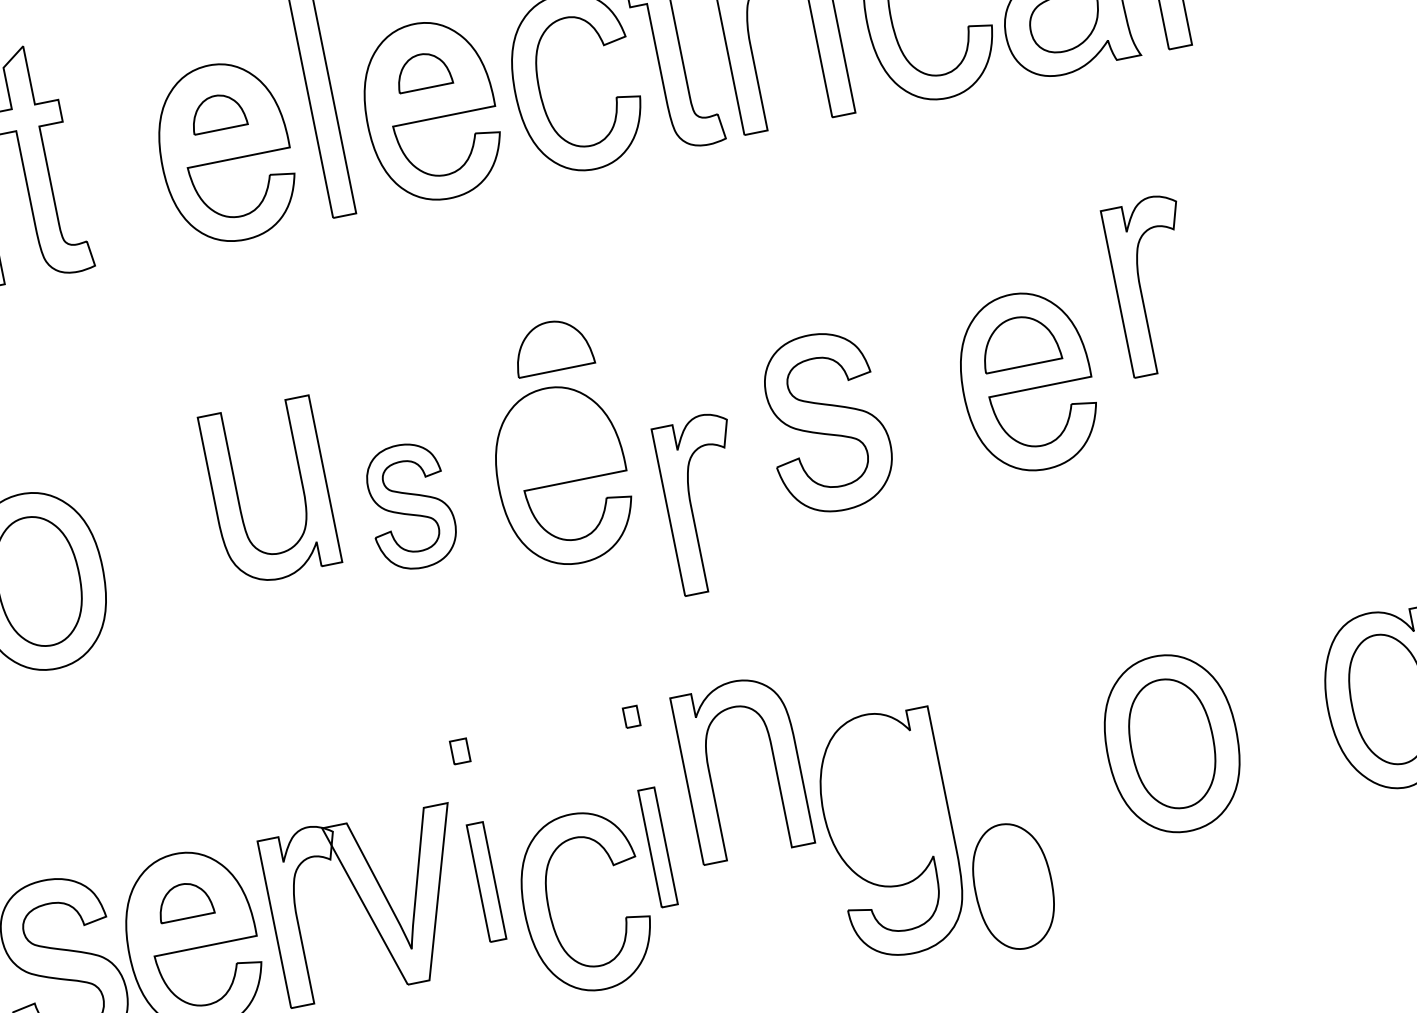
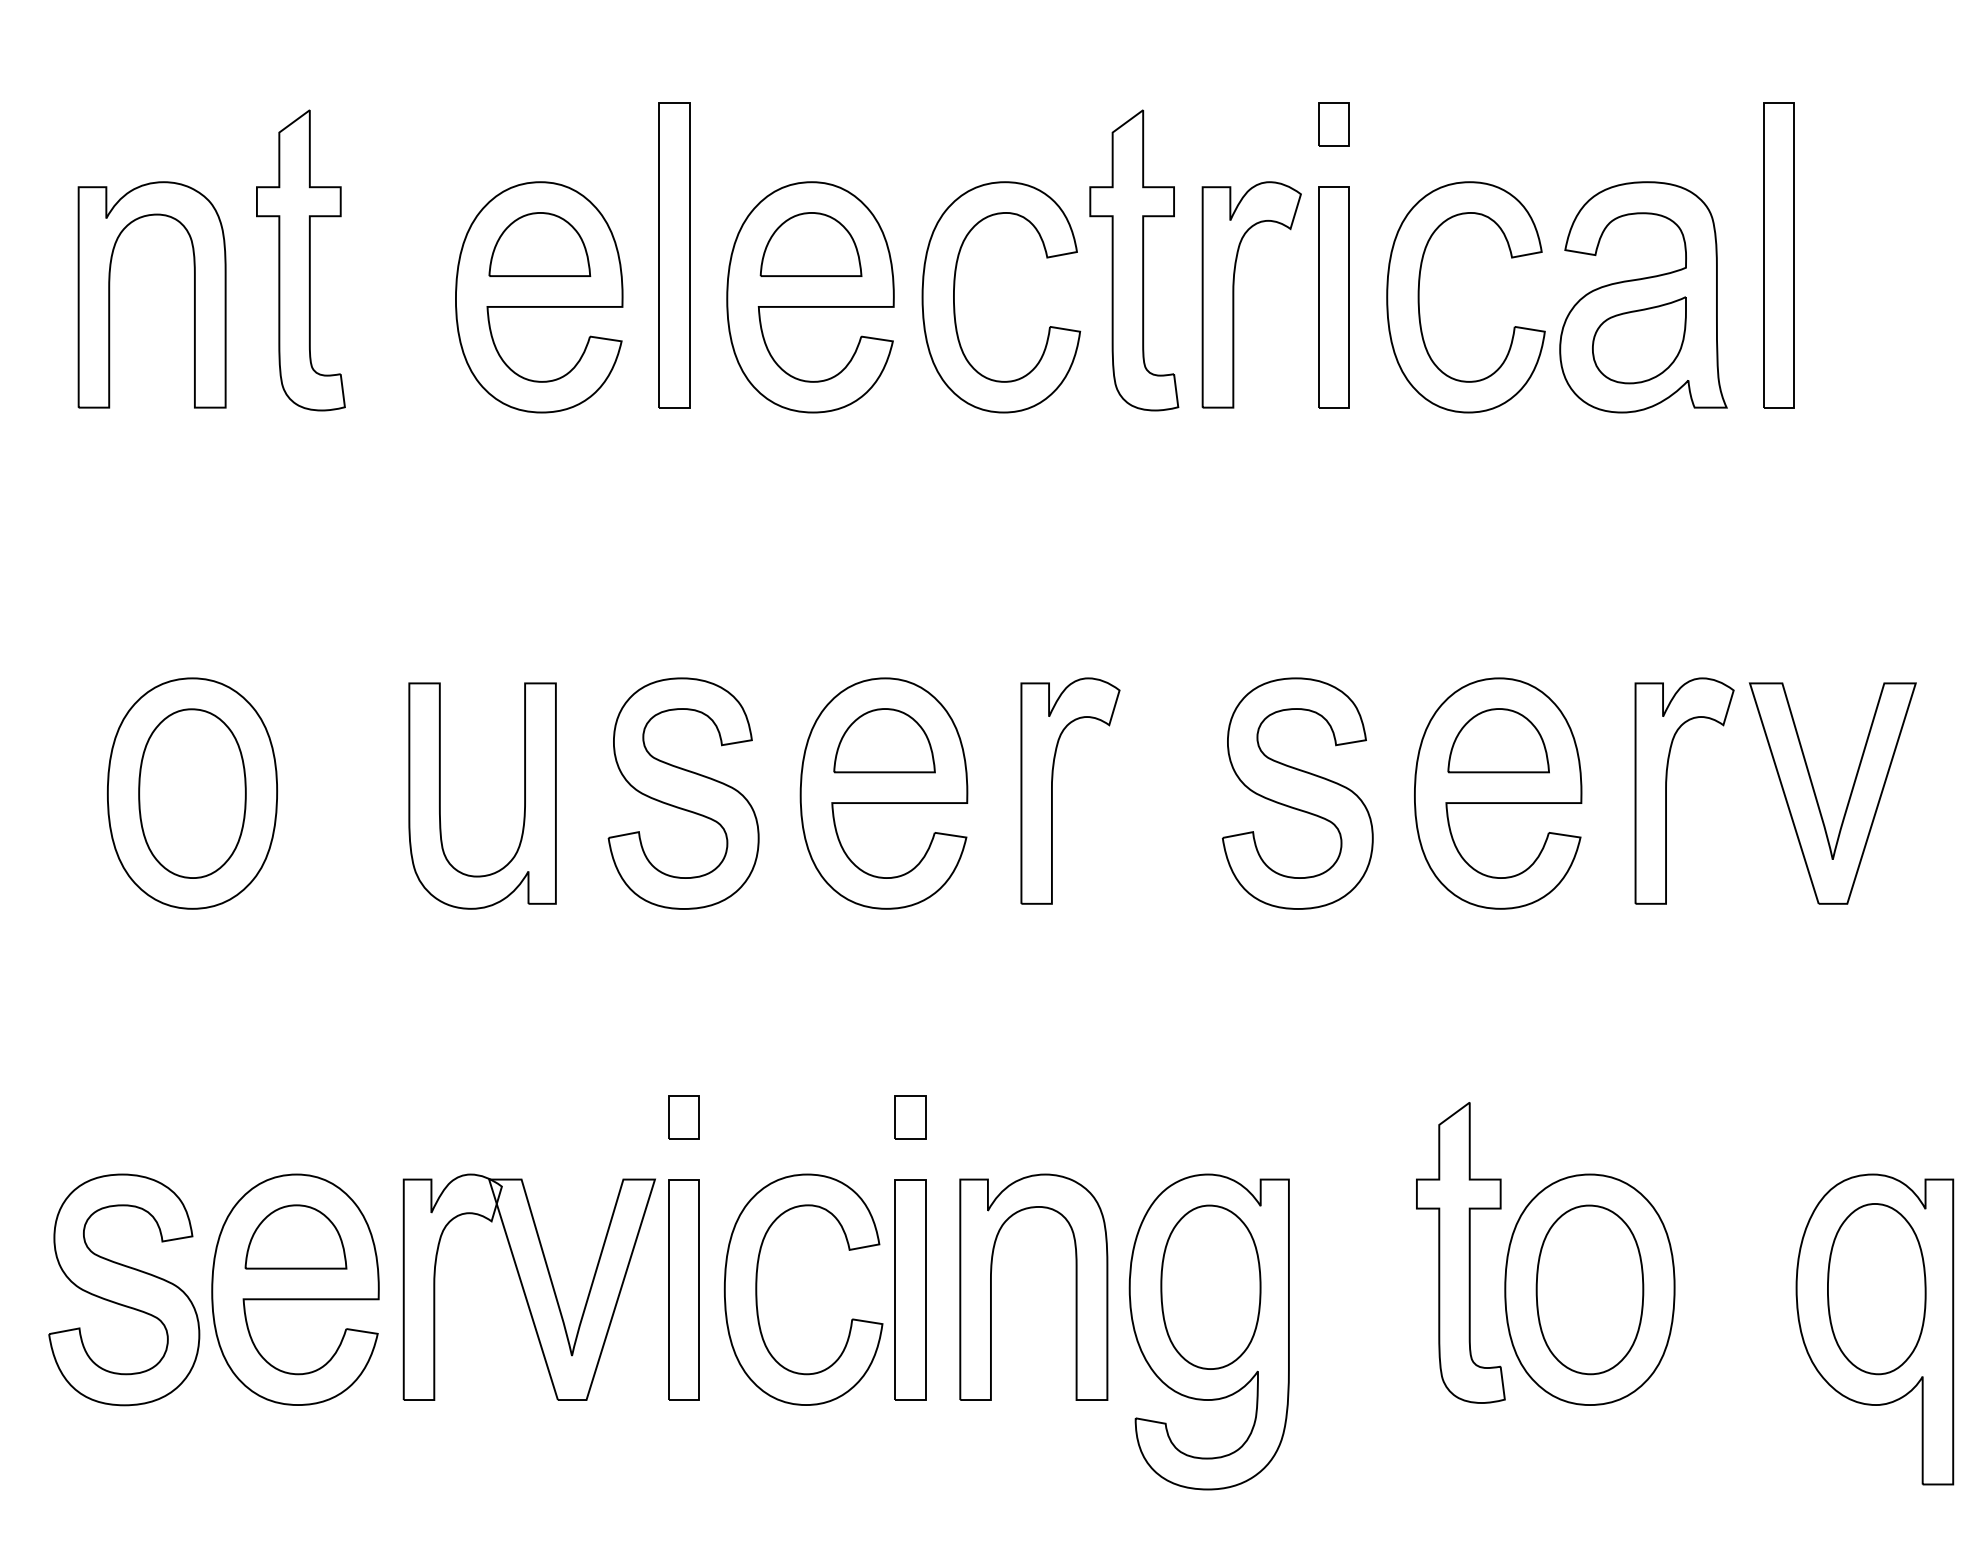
part: (422, 71) -> (810, 244), size x1.43
part: (217, 112) -> (539, 244), size x1.43
part: (1140, 287) -> (1666, 790), moved
part: (1269, 337) -> (1817, 798), added
part: (552, 346) -> (884, 740), moved
part: (826, 422) -> (1297, 793), moved
part: (238, 497) -> (440, 795), moved
part: (691, 505) -> (1052, 790), moved
part: (410, 506) -> (683, 793), size x1.43
part: (631, 717) -> (910, 1117), size x1.67
part: (1068, 735) -> (1460, 1252), added
part: (459, 751) -> (683, 1117), size x1.43
part: (710, 774) -> (991, 1286), moved
part: (657, 847) -> (910, 1289), size x1.43
part: (486, 881) -> (683, 1289), size x1.43
part: (1013, 885) -> (1210, 1286), moved
part: (184, 900) -> (295, 1236), size x1.43
part: (549, 909) -> (757, 1289), moved

